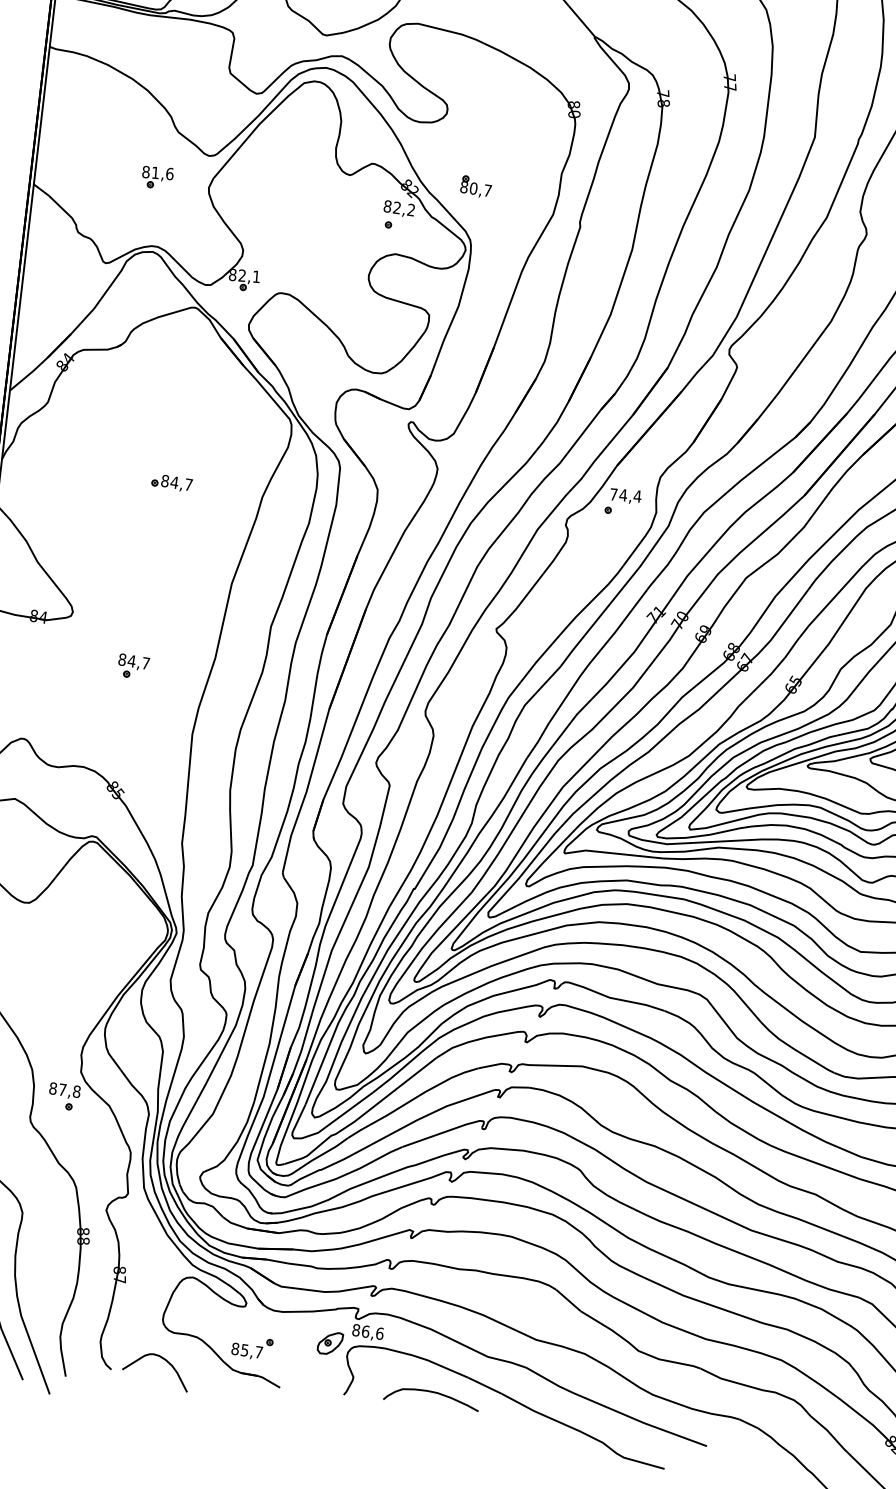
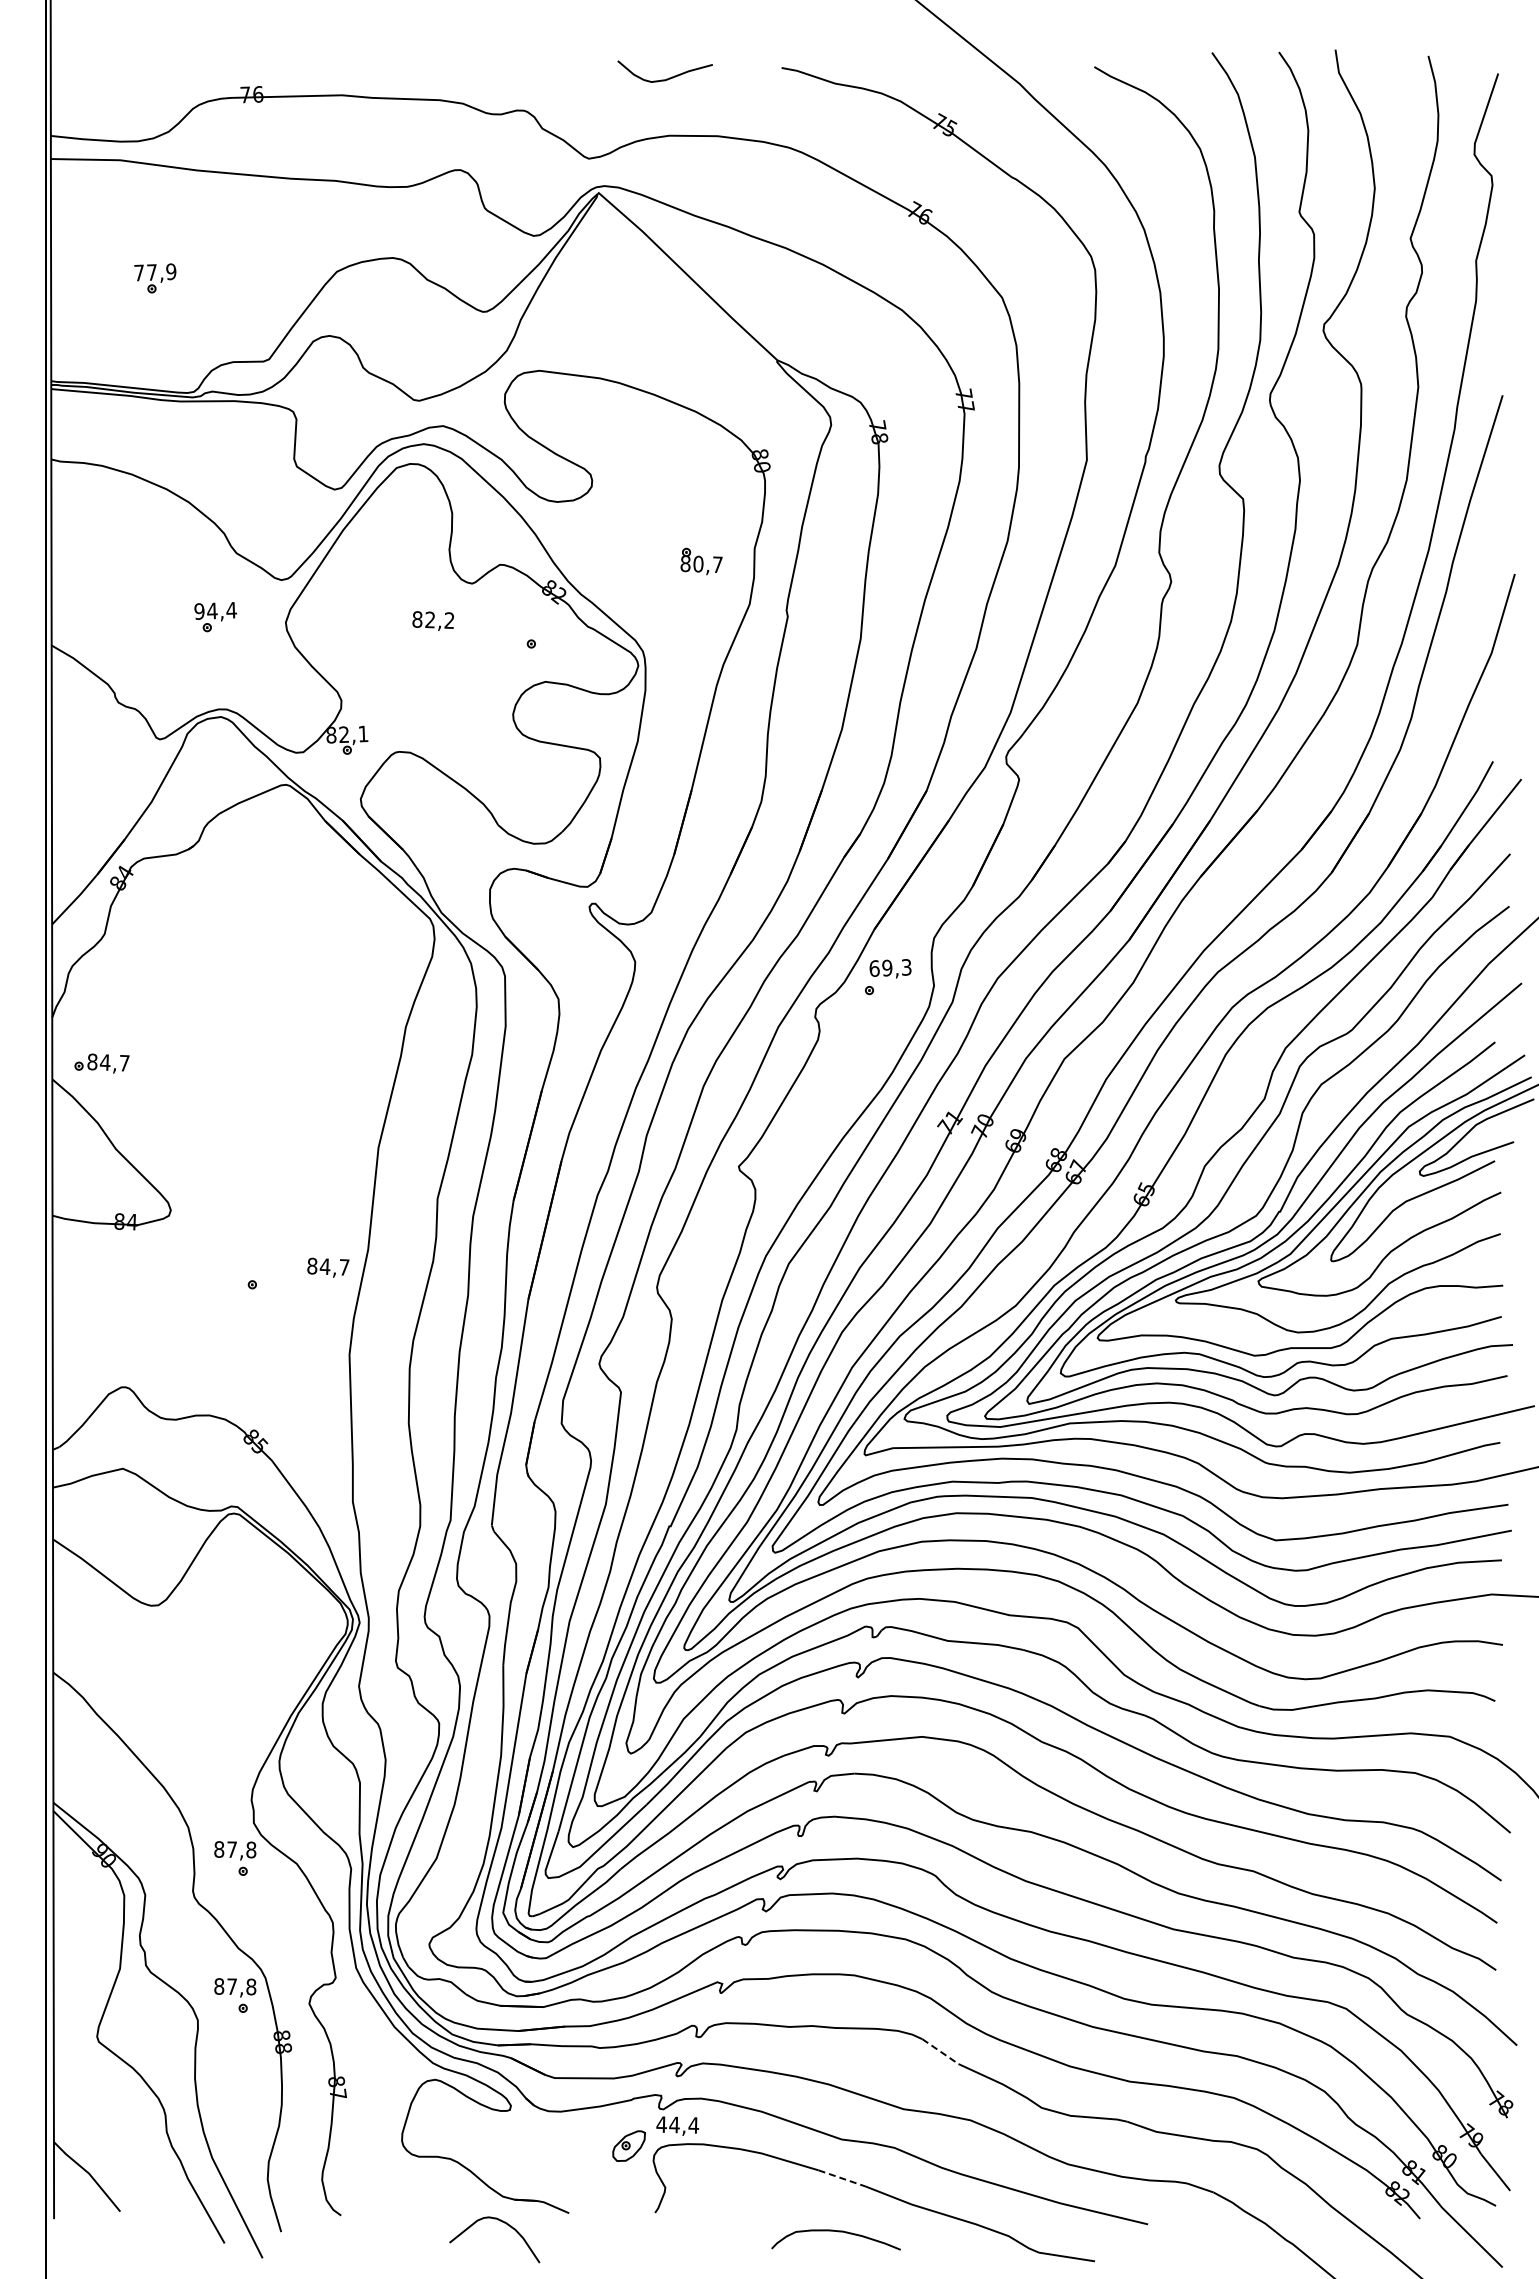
text: (157, 172) -> (215, 610), 81,6 -> 94,4
part: (476, 186) -> (701, 561), moved
text: (398, 208) -> (432, 620), moved
part: (171, 483) -> (101, 1063), moved
text: (625, 495) -> (890, 967), 74,4 -> 69,3
text: (134, 662) -> (328, 1267), moved
part: (52, 1197) -> (235, 1995), added
line: (568, 1300) -> (940, 2051), solid -> dashed
text: (367, 1331) -> (677, 2124), 86,6 -> 44,4
part: (247, 1345) -> (519, 2162), removed
curve: (163, 1359) -> (502, 2222), moved
line: (485, 1385) -> (842, 2178), solid -> dashed
curve: (433, 1393) -> (837, 2232), moved

